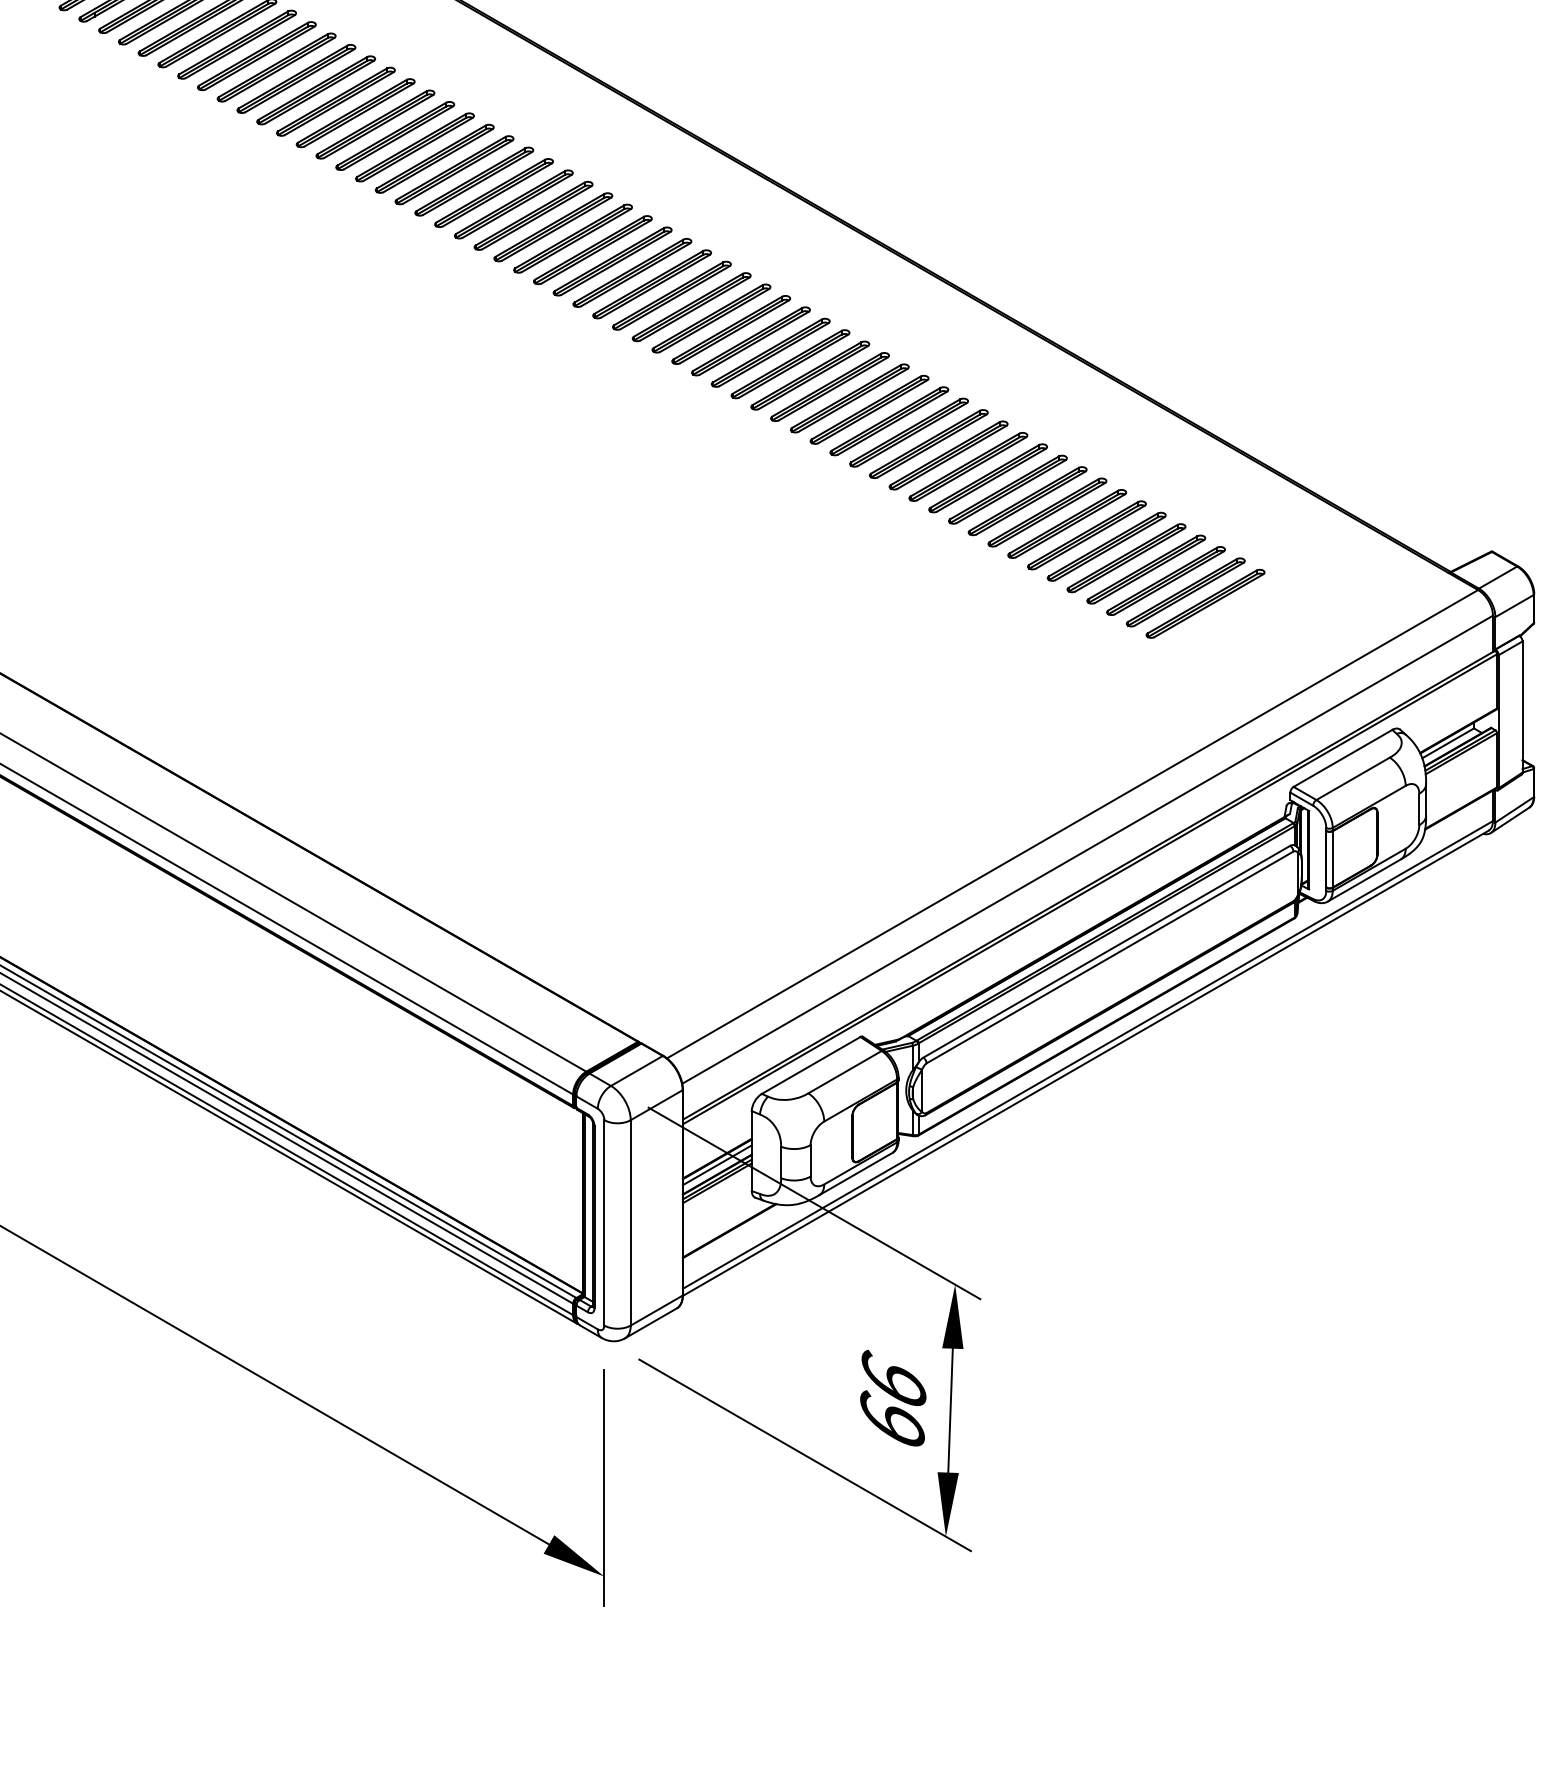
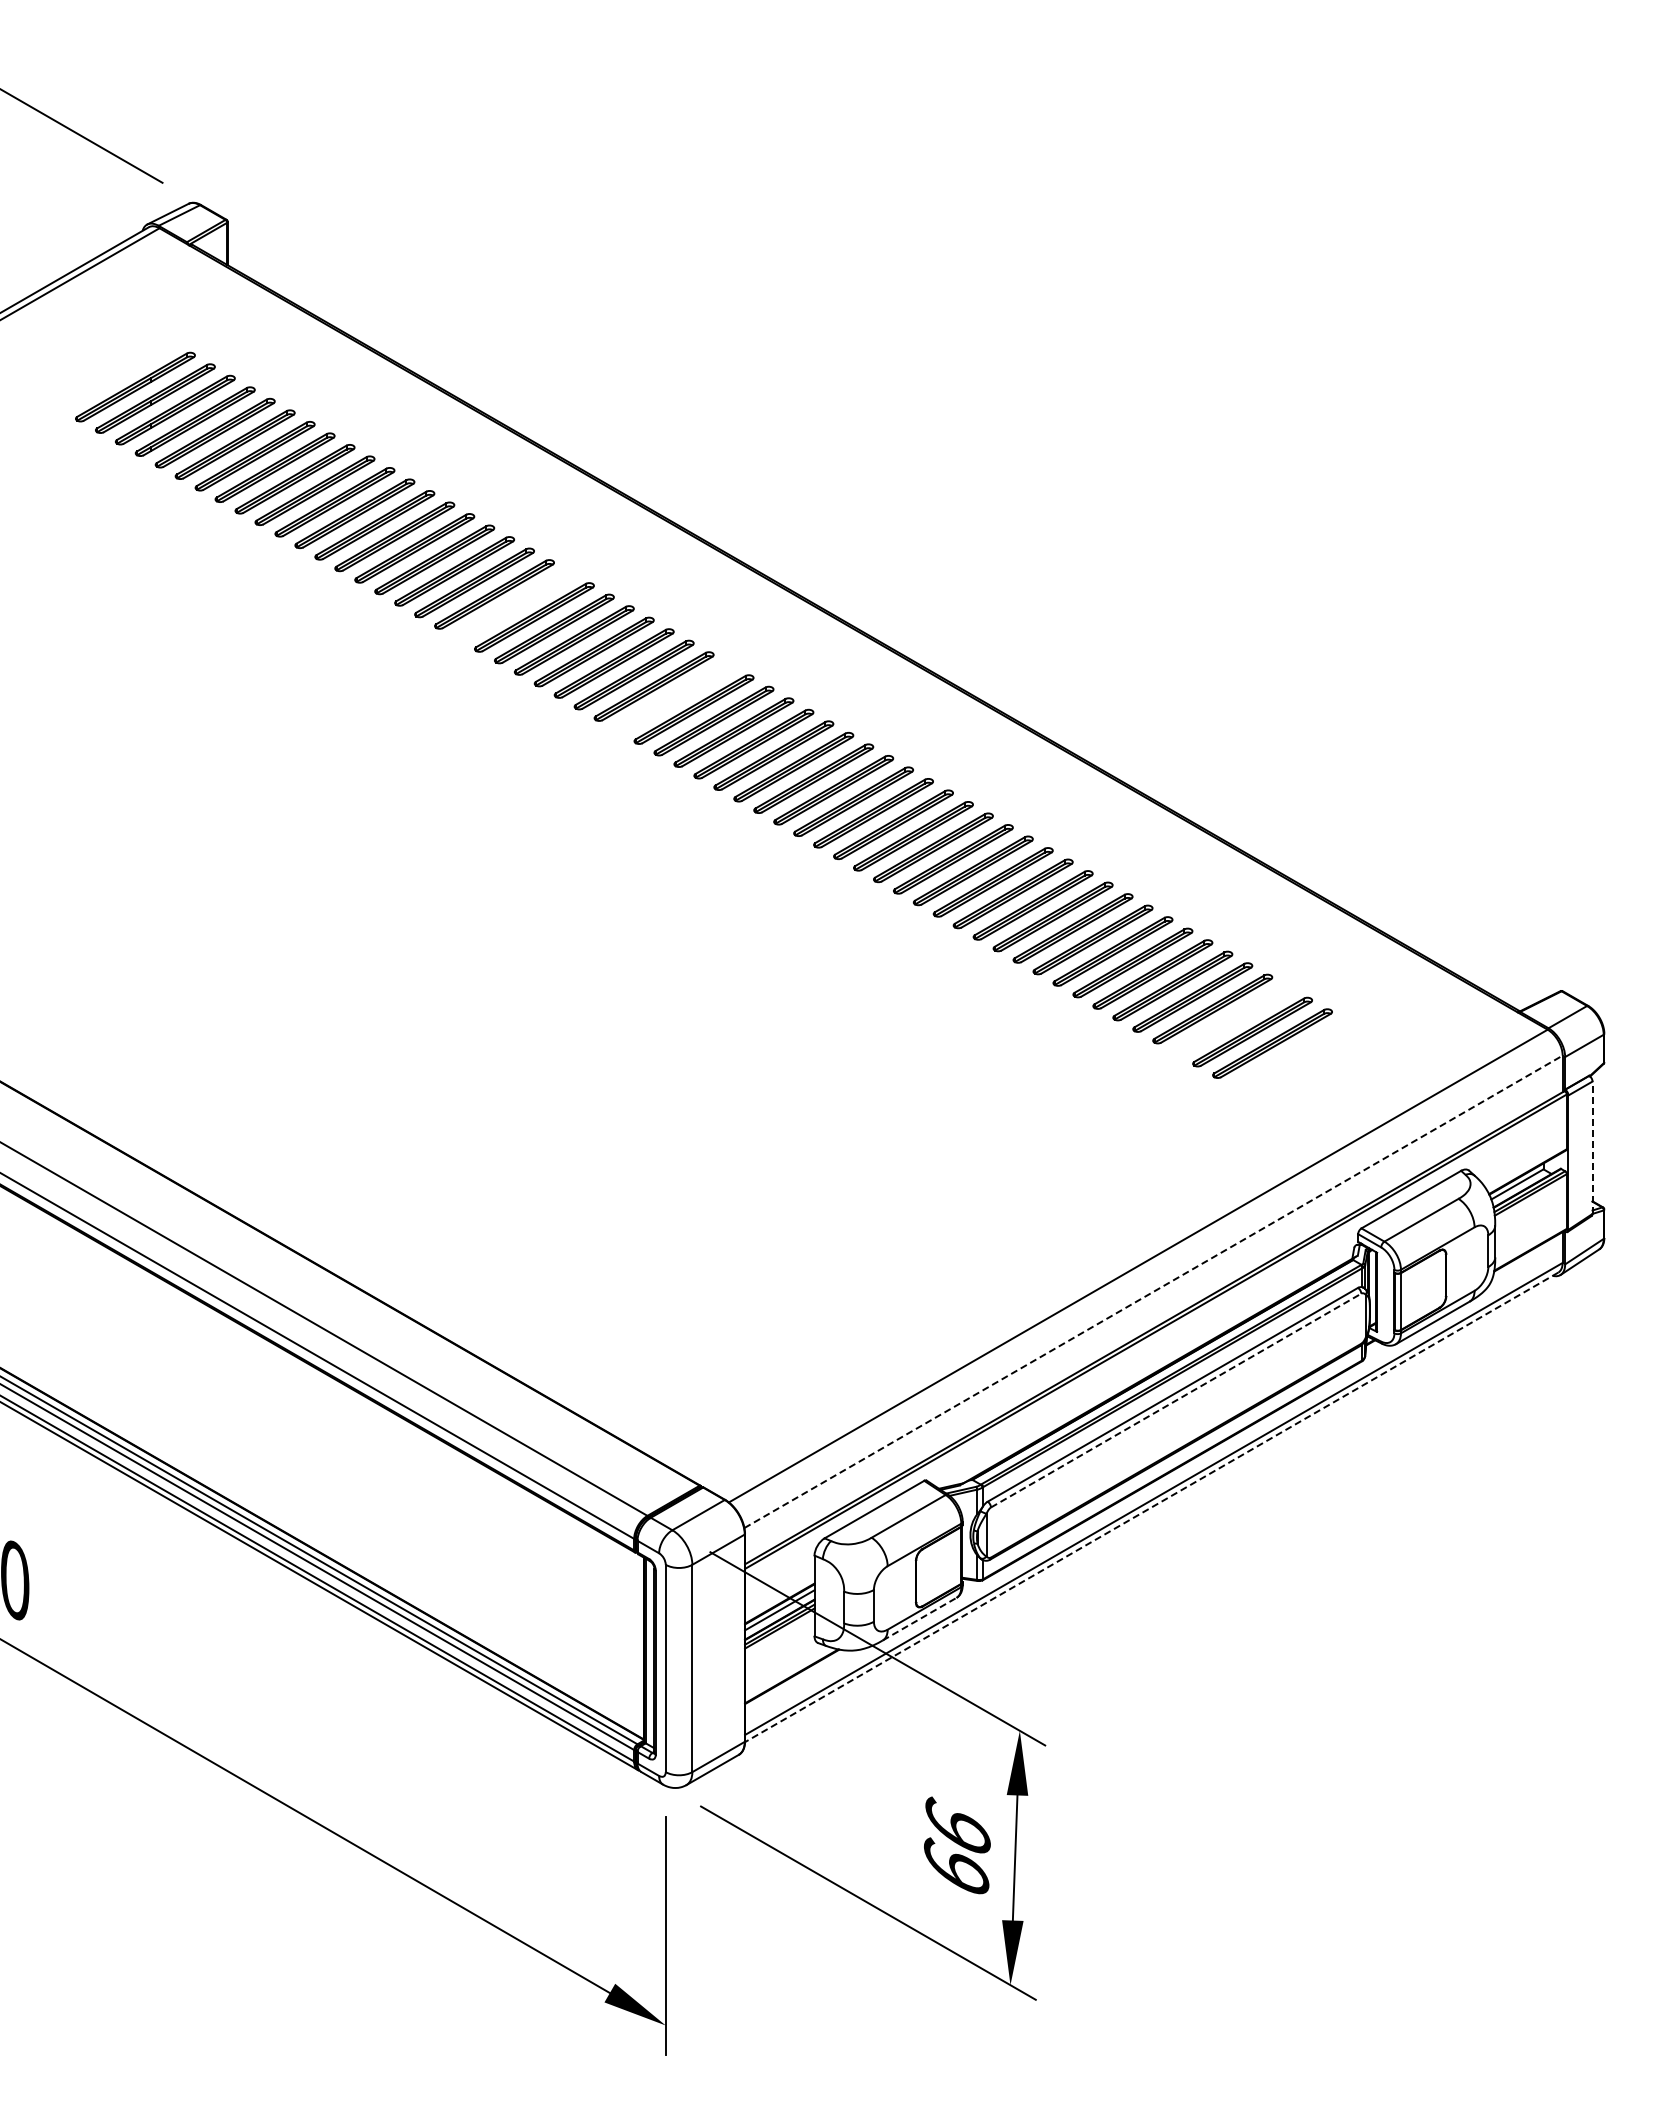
part: (454, 169) -> (514, 605), removed
part: (612, 260) -> (673, 697), removed
part: (1165, 580) -> (1232, 1020), removed
line: (1522, 706) -> (1592, 1147), solid -> dashed
line: (1087, 849) -> (1153, 1291), solid -> dashed
line: (1110, 957) -> (1176, 1400), solid -> dashed
line: (1085, 1063) -> (1151, 1507), solid -> dashed
line: (855, 1174) -> (919, 1619), solid -> dashed

